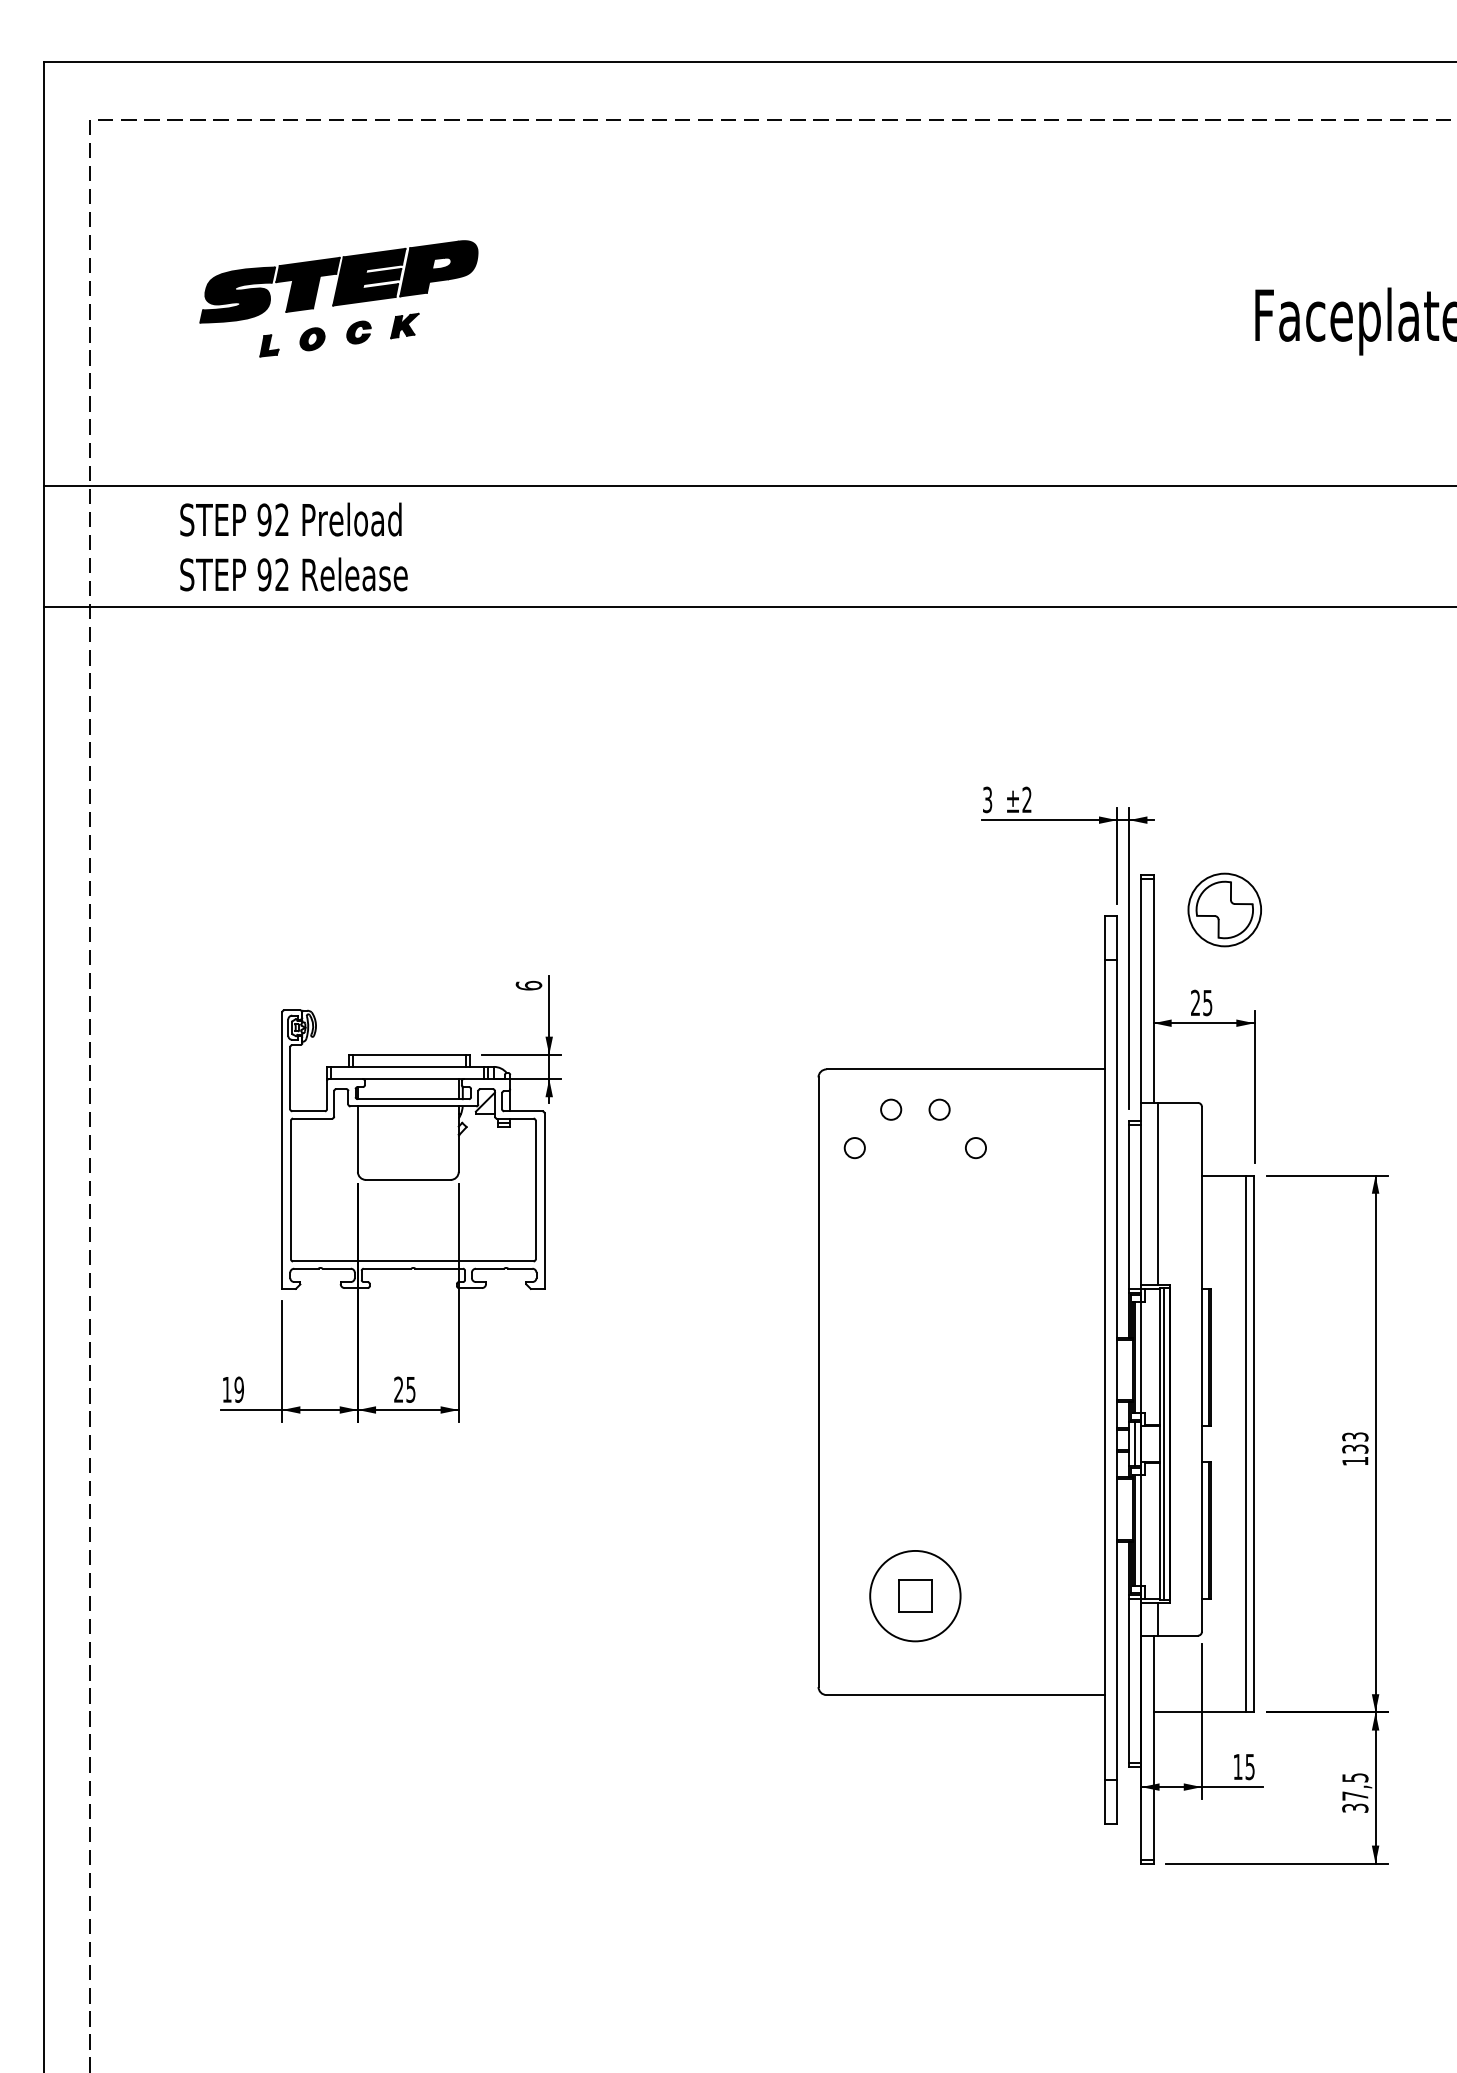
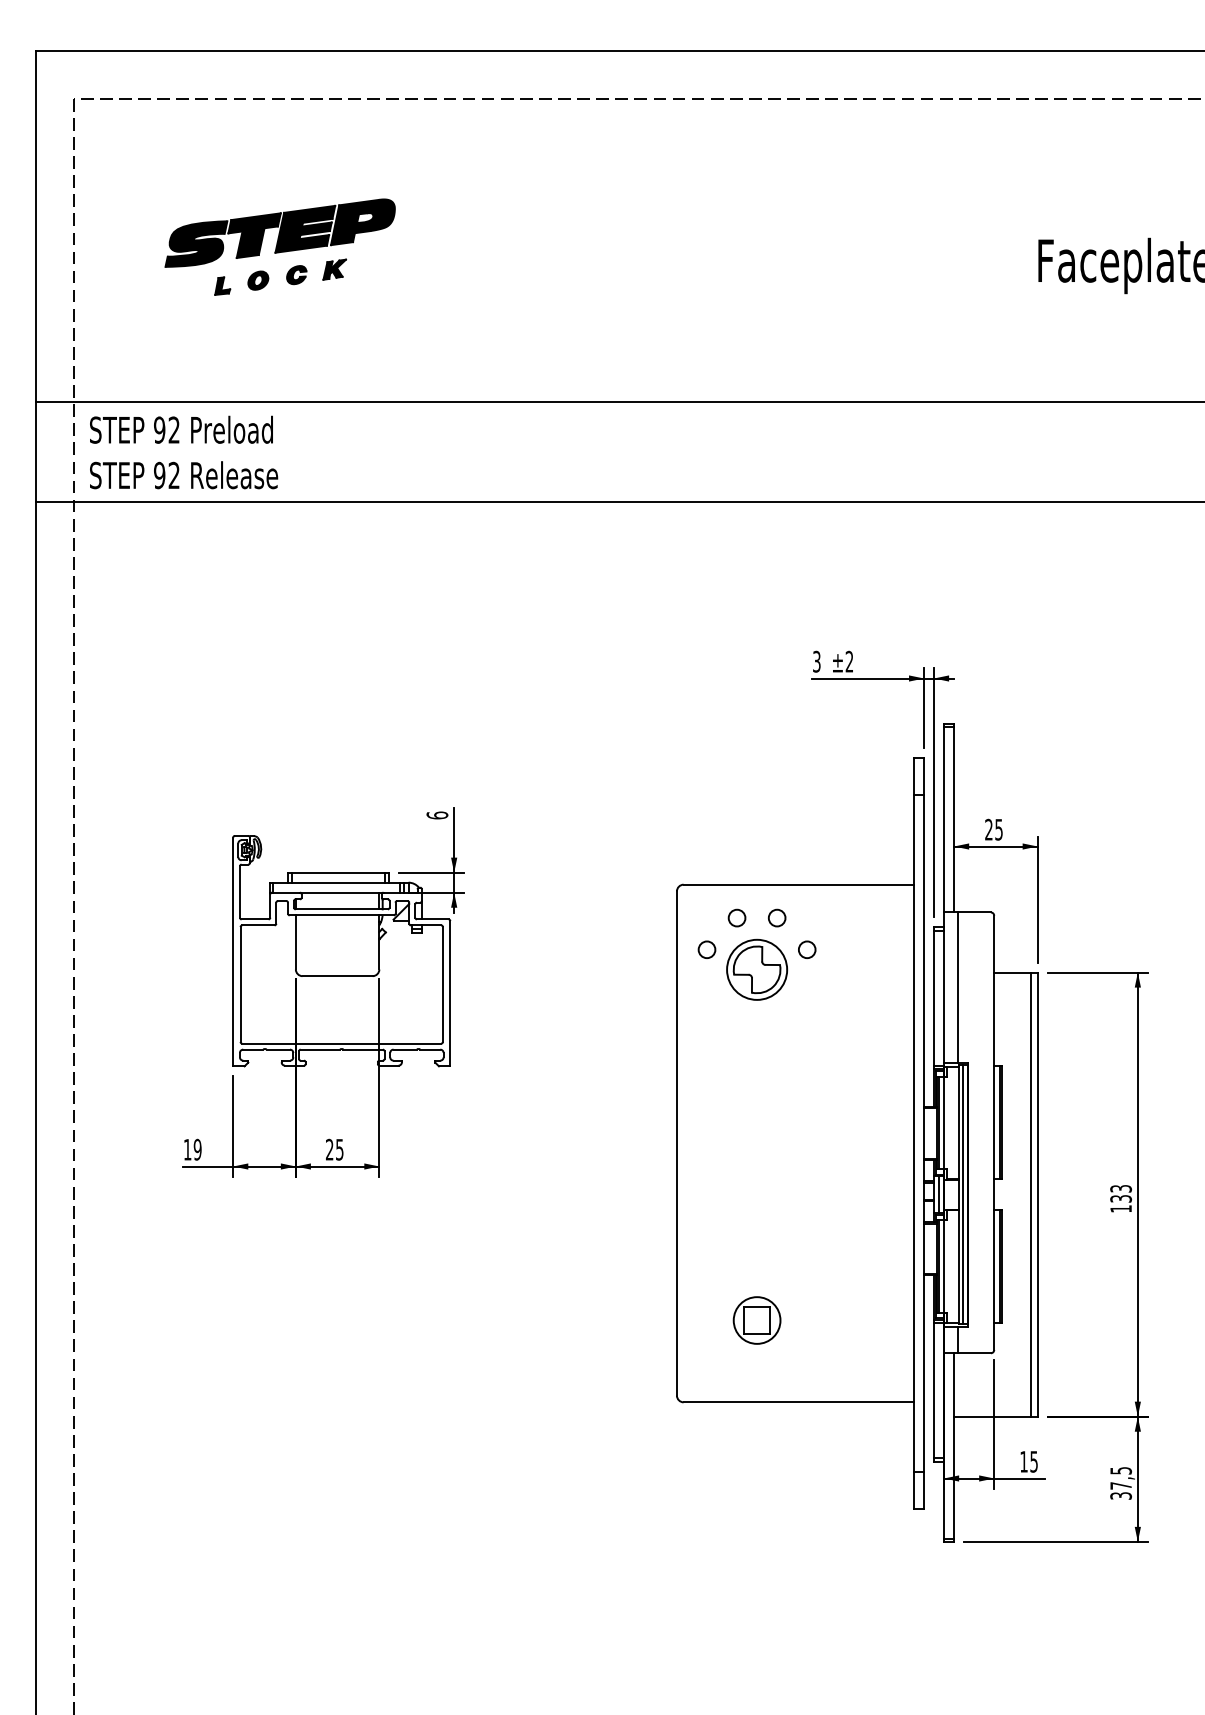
text: (294, 546) -> (184, 452), moved
part: (1225, 909) -> (757, 969), moved
circle: (914, 1596) -> (756, 1320), size x0.62

